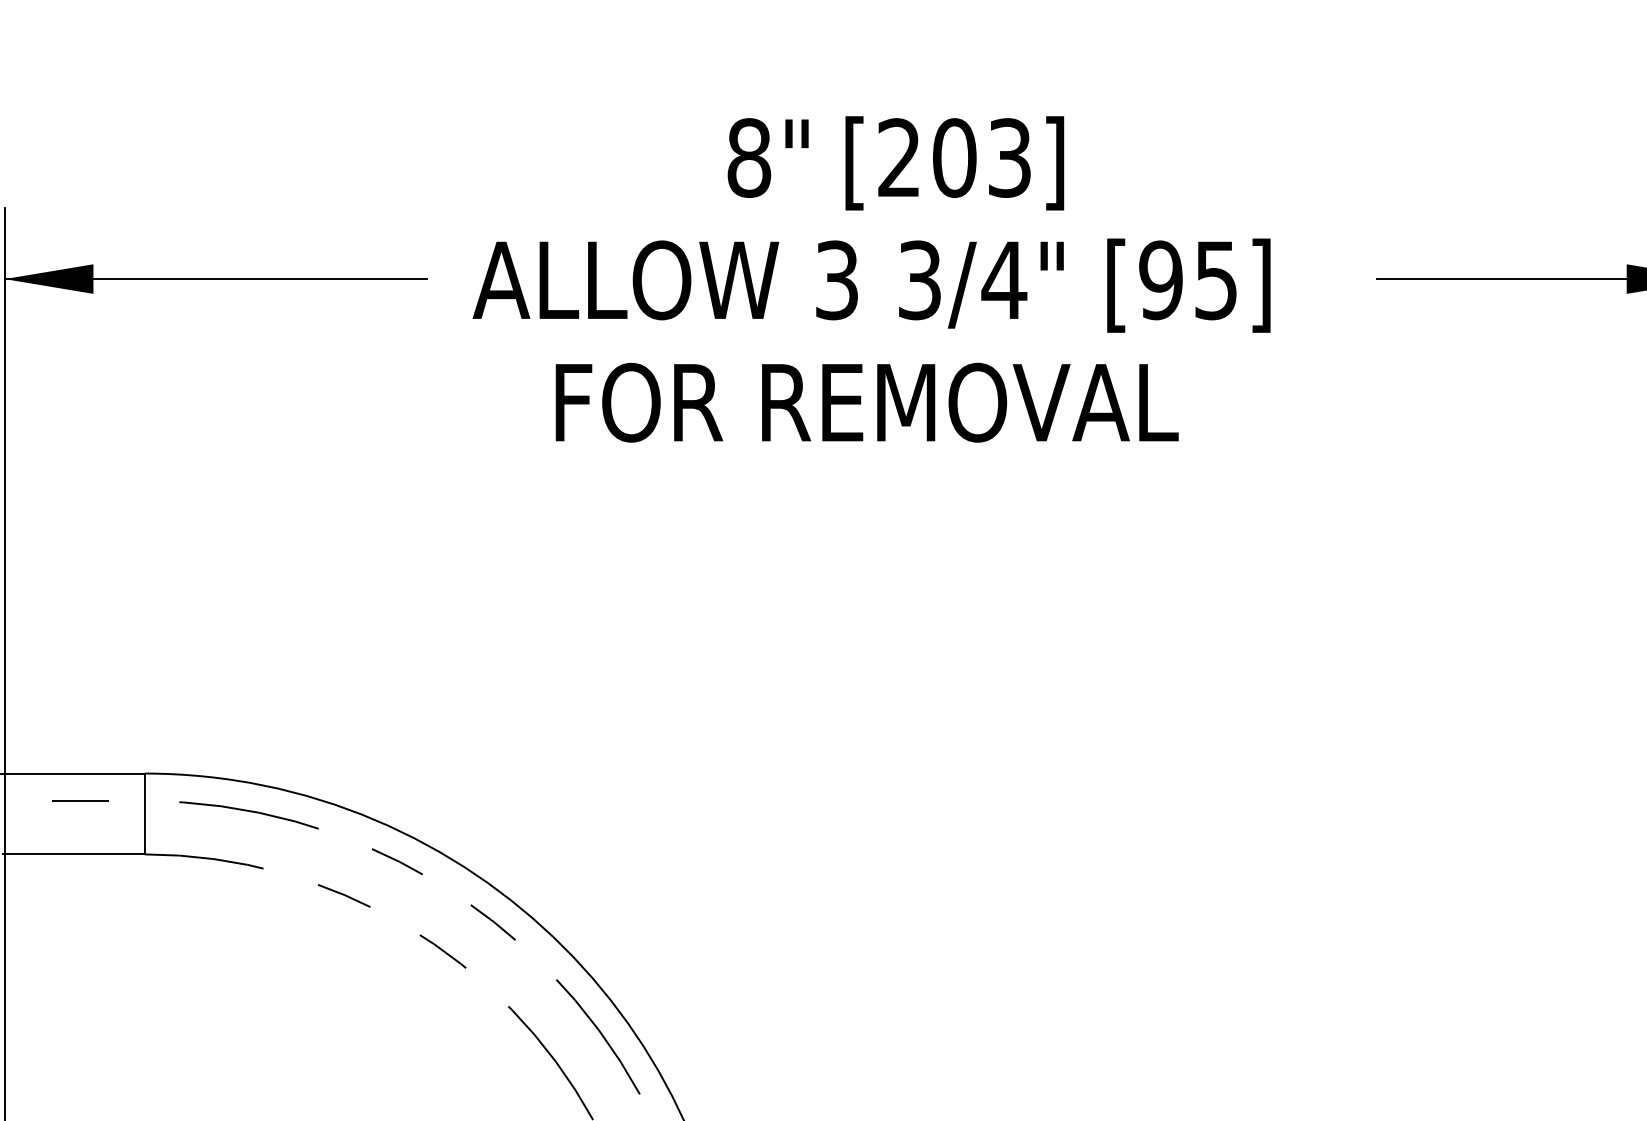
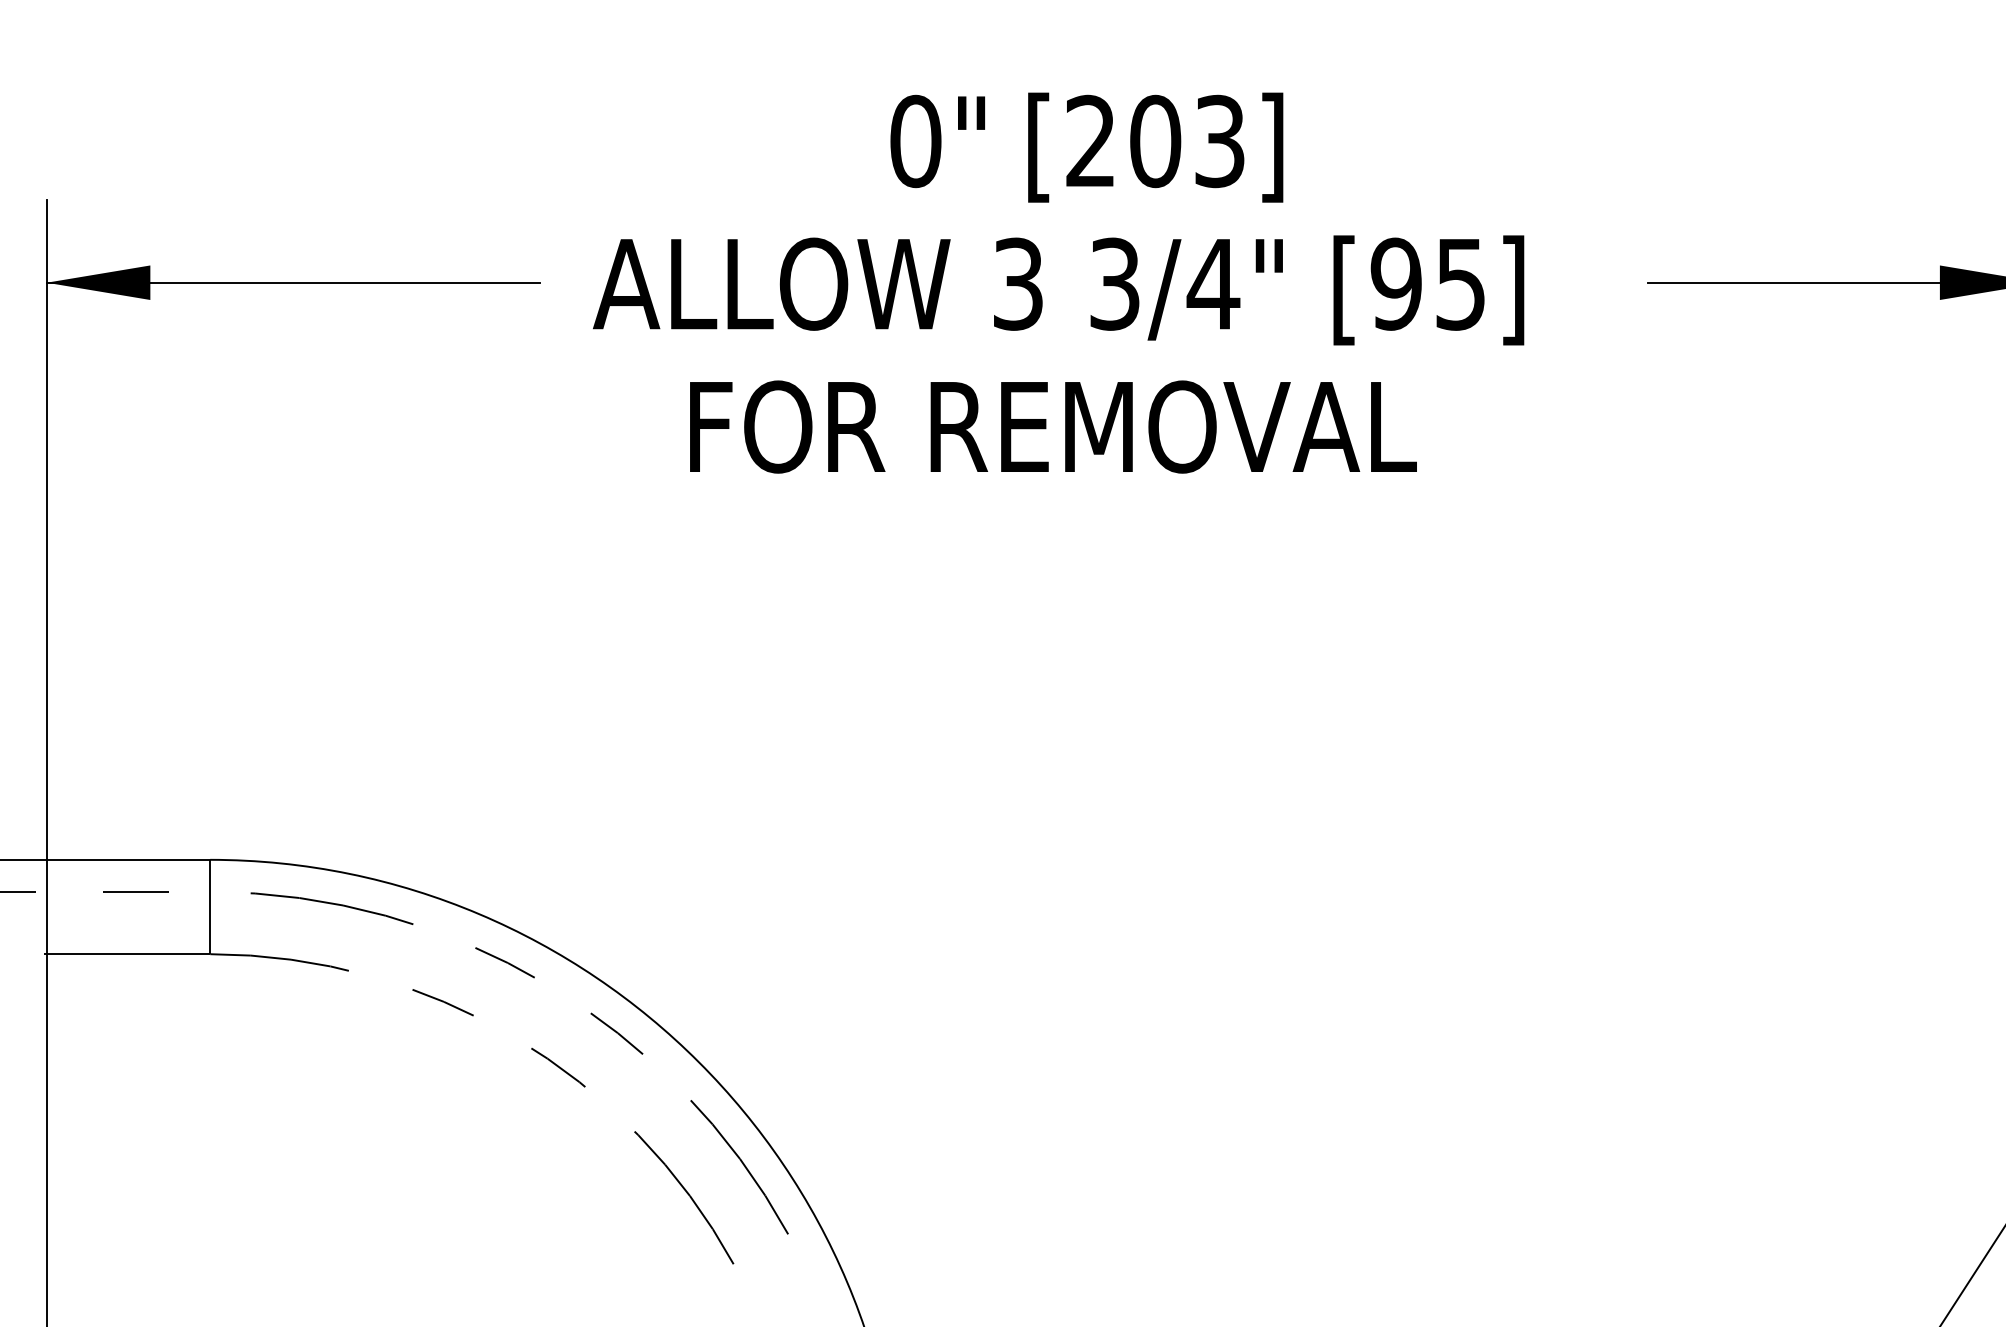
text: (749, 158) -> (915, 141), 8" -> 0"

